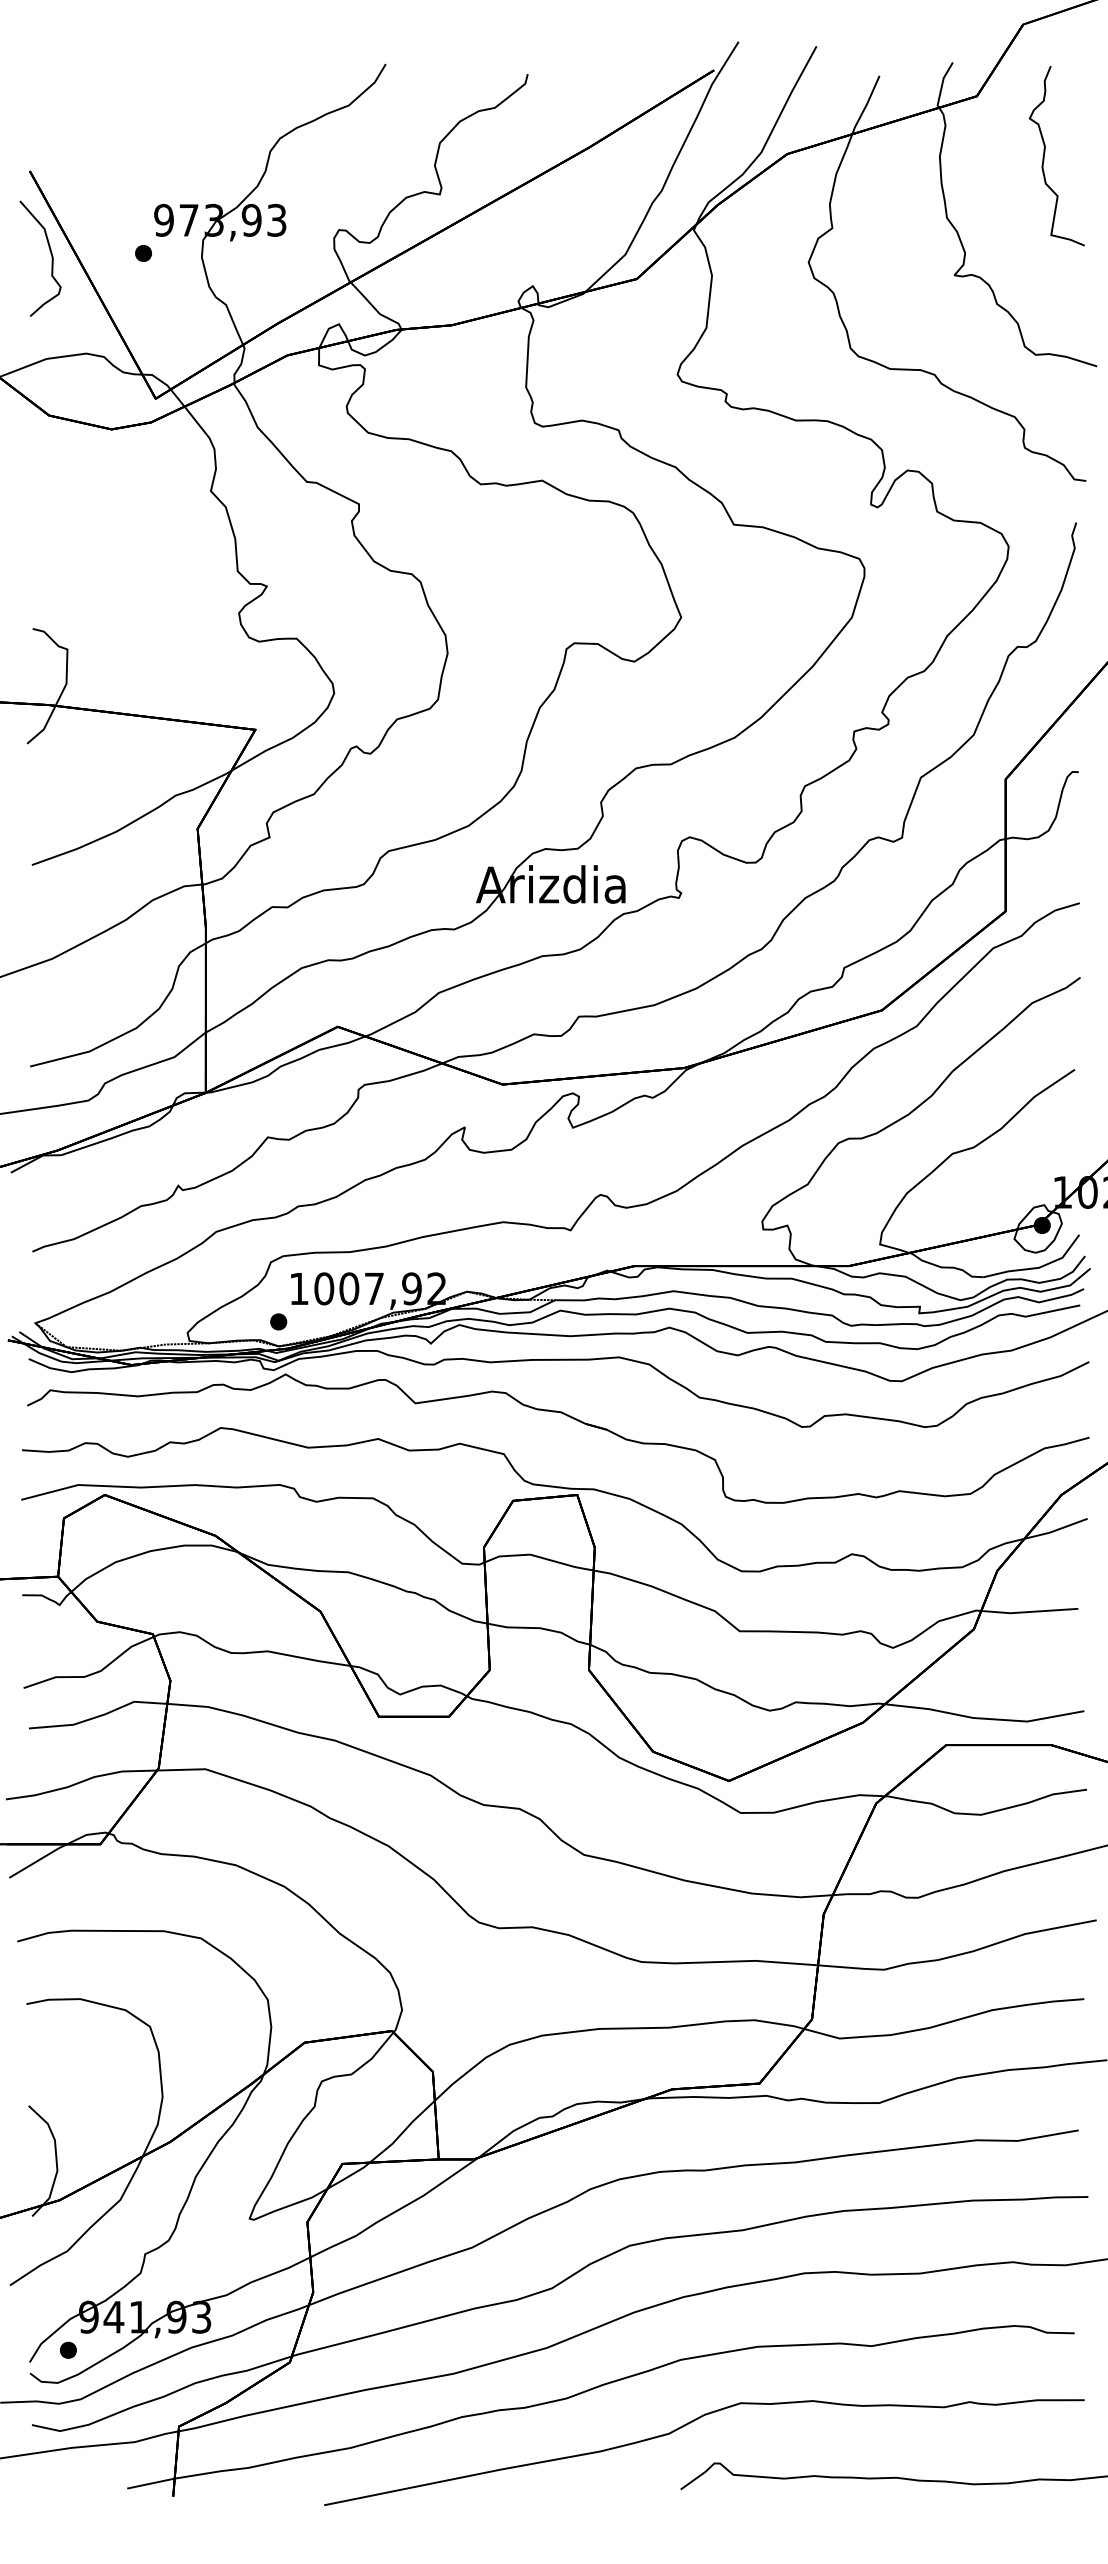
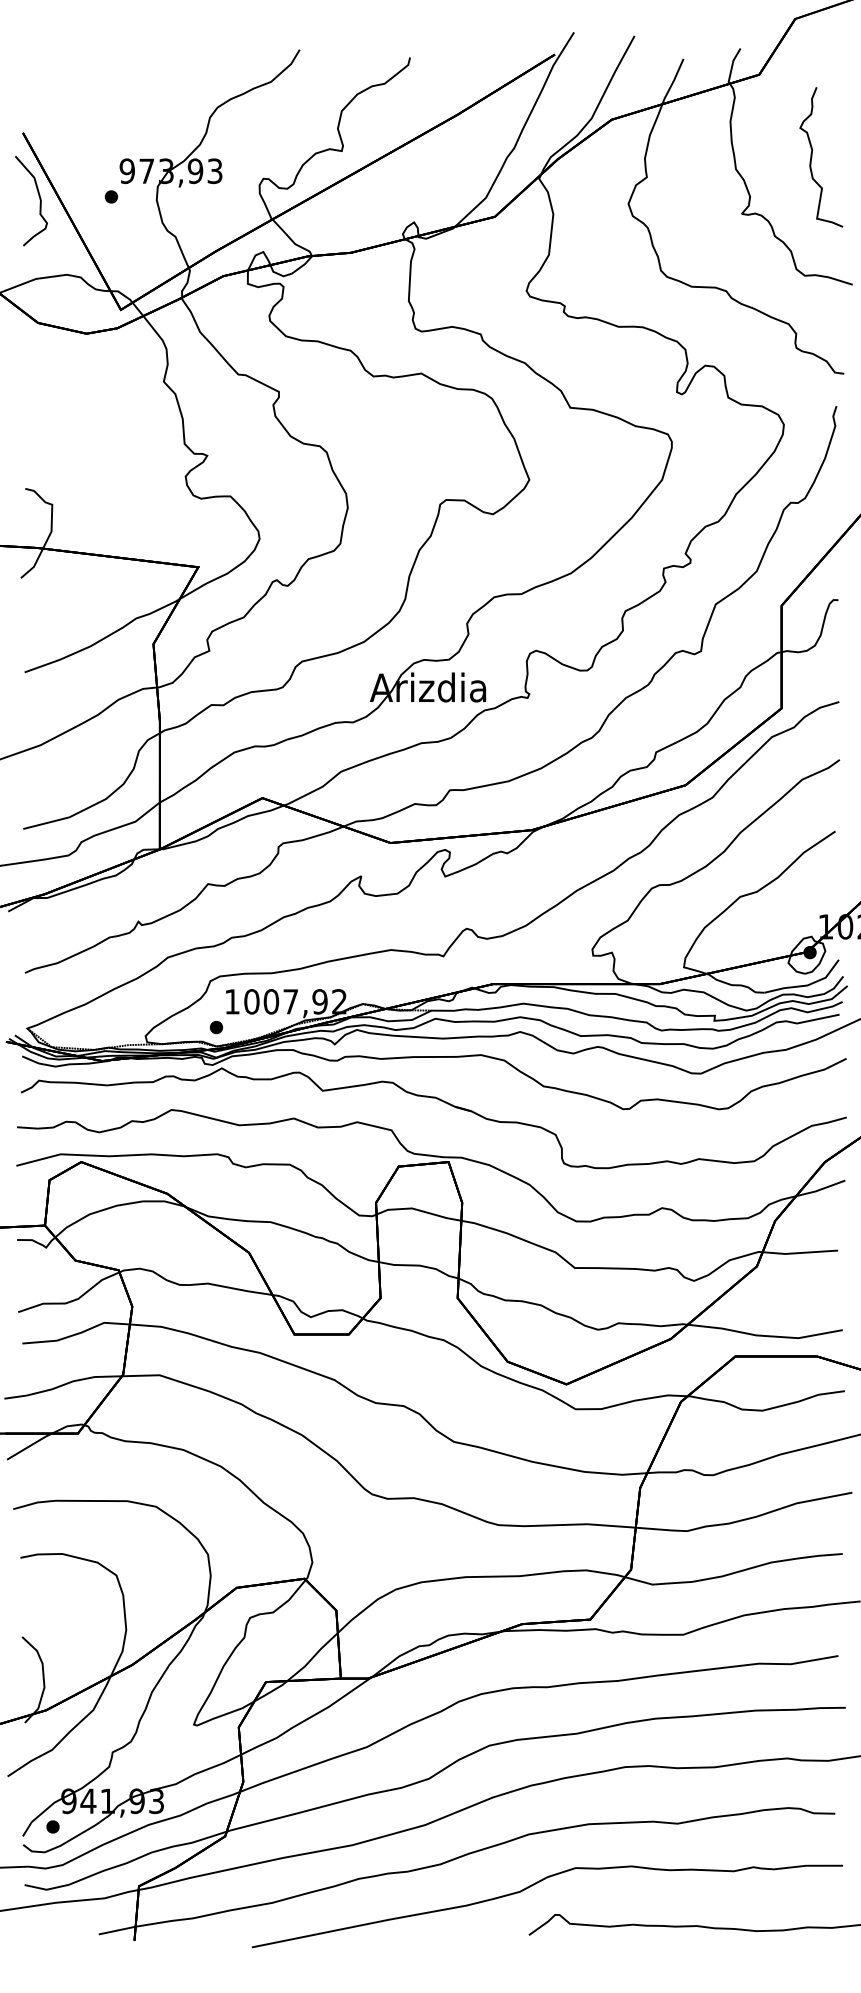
curve: (1045, 156) -> (812, 157), moved

